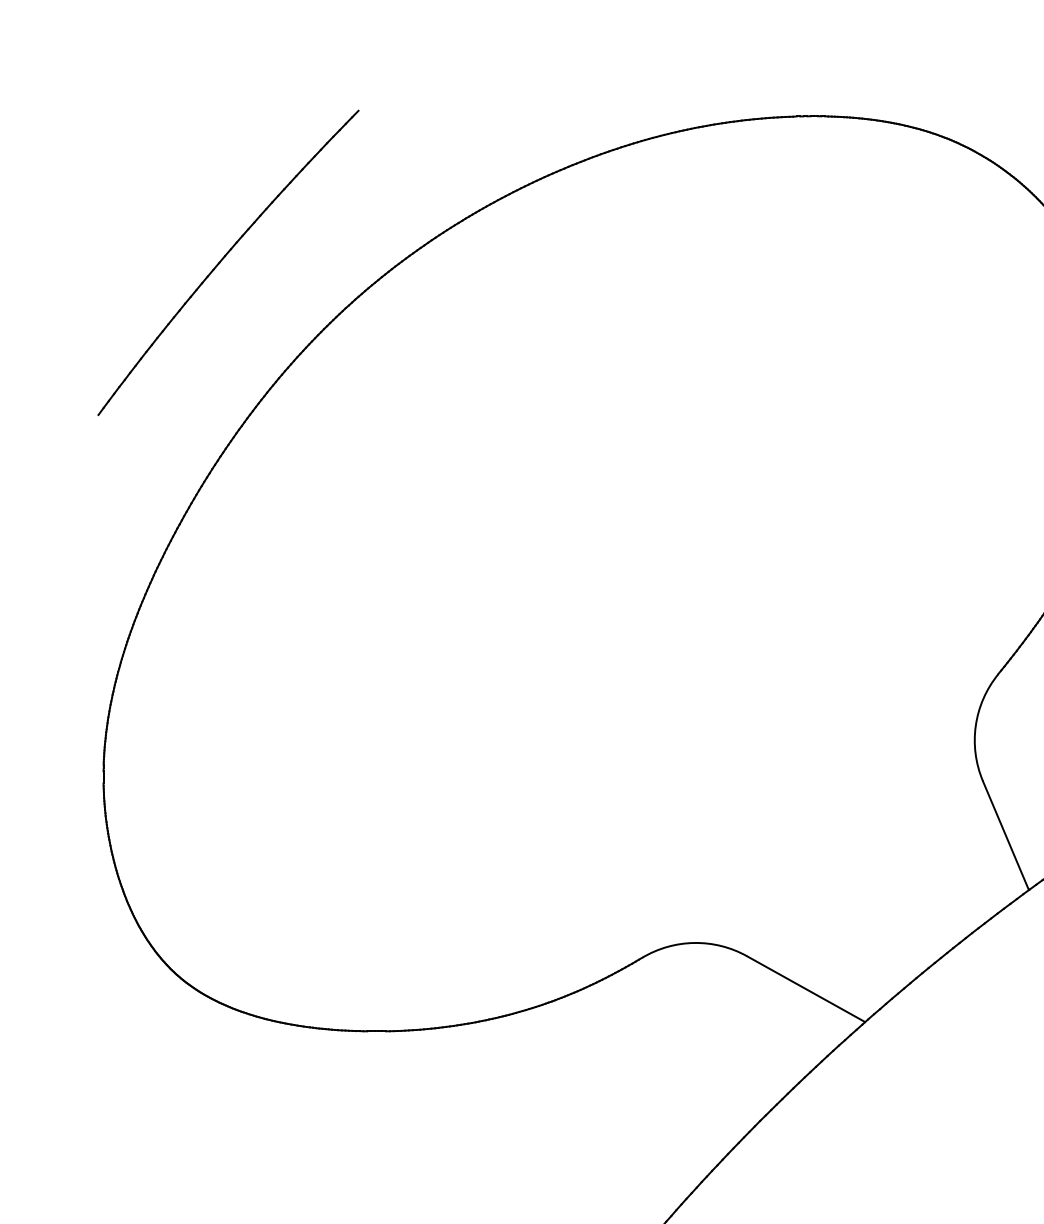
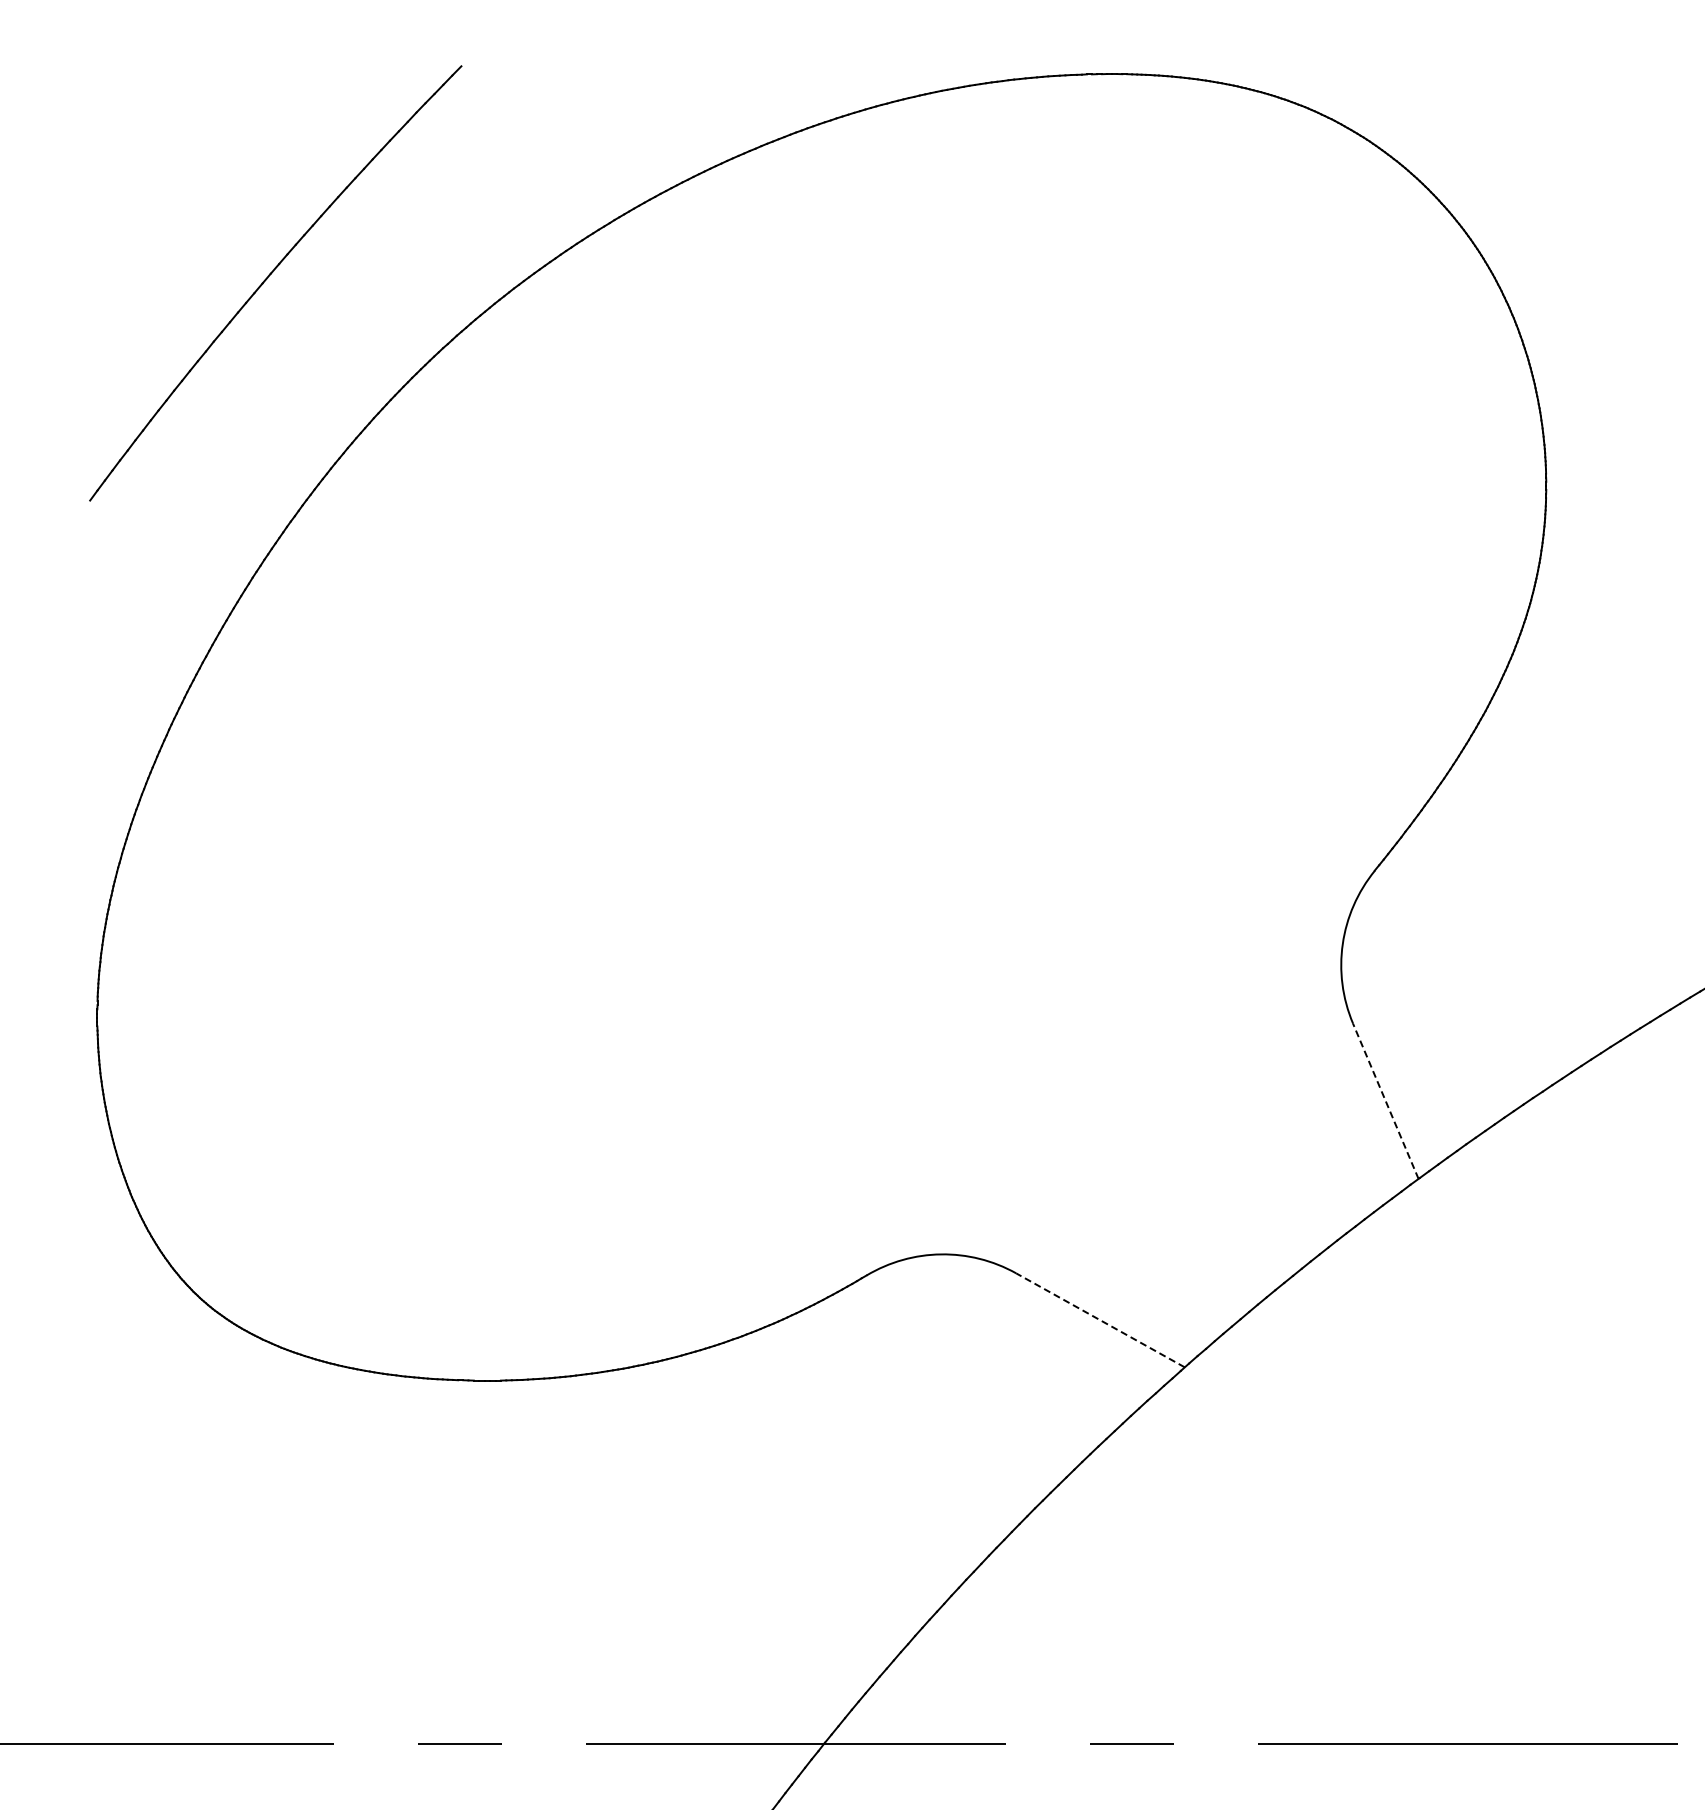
line: (1005, 835) -> (1385, 1100), solid -> dashed
line: (806, 989) -> (1100, 1320), solid -> dashed

